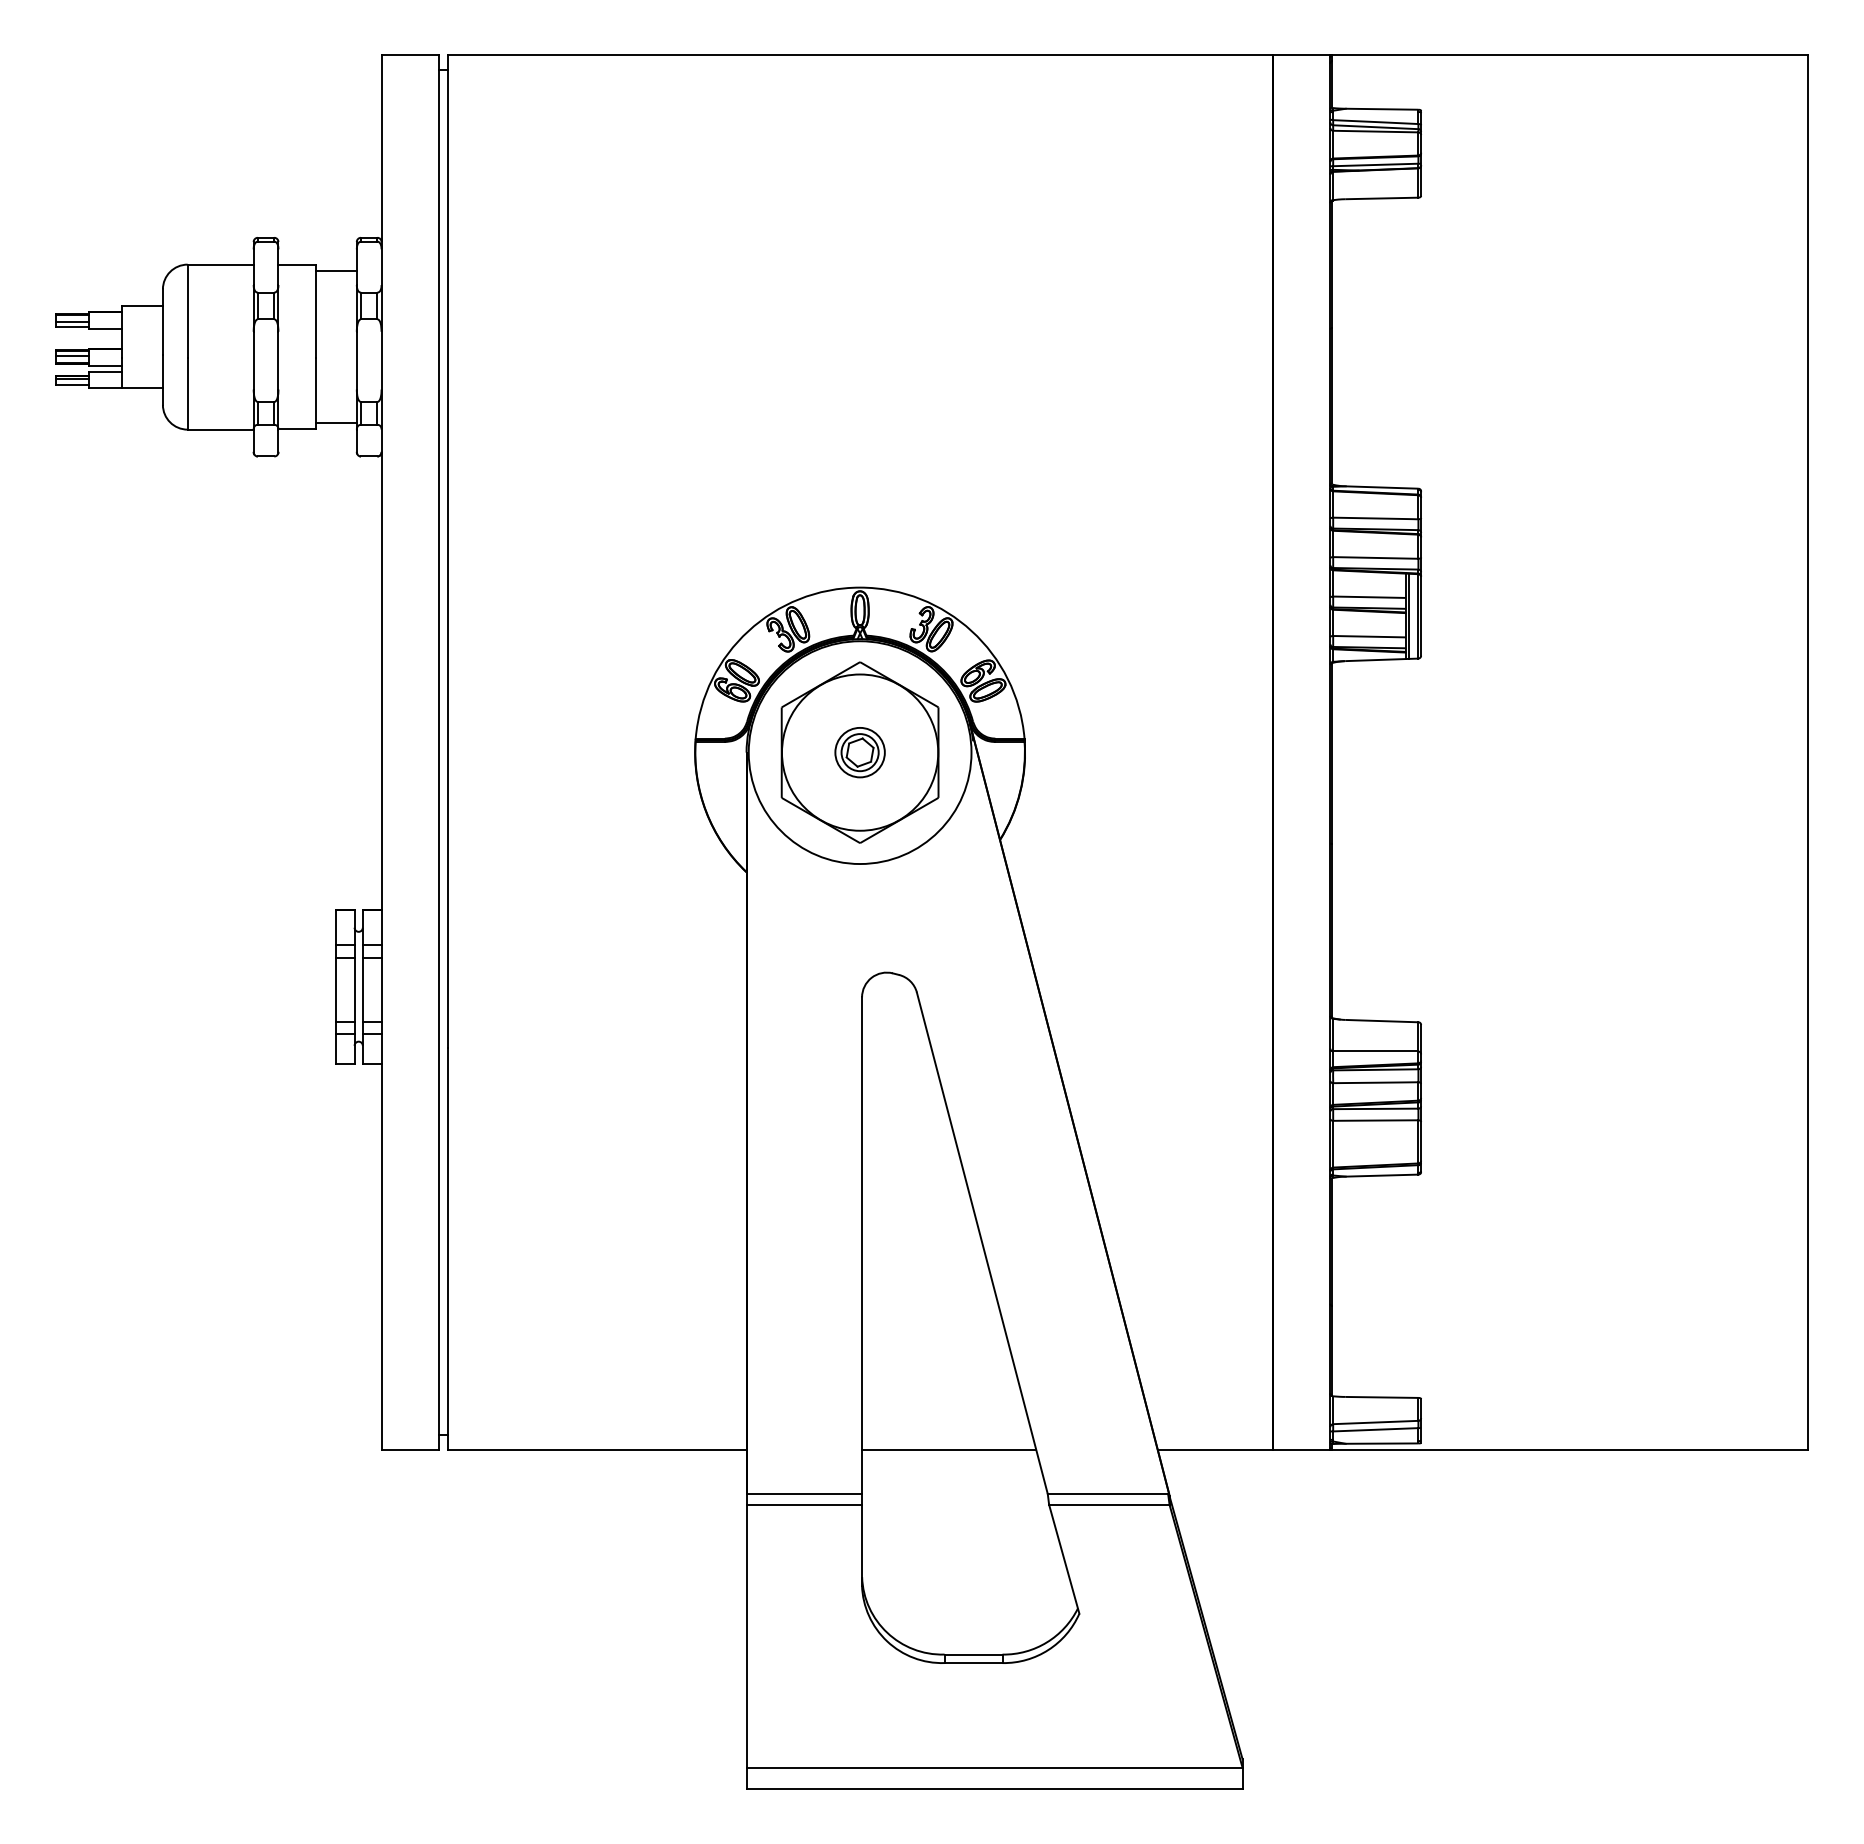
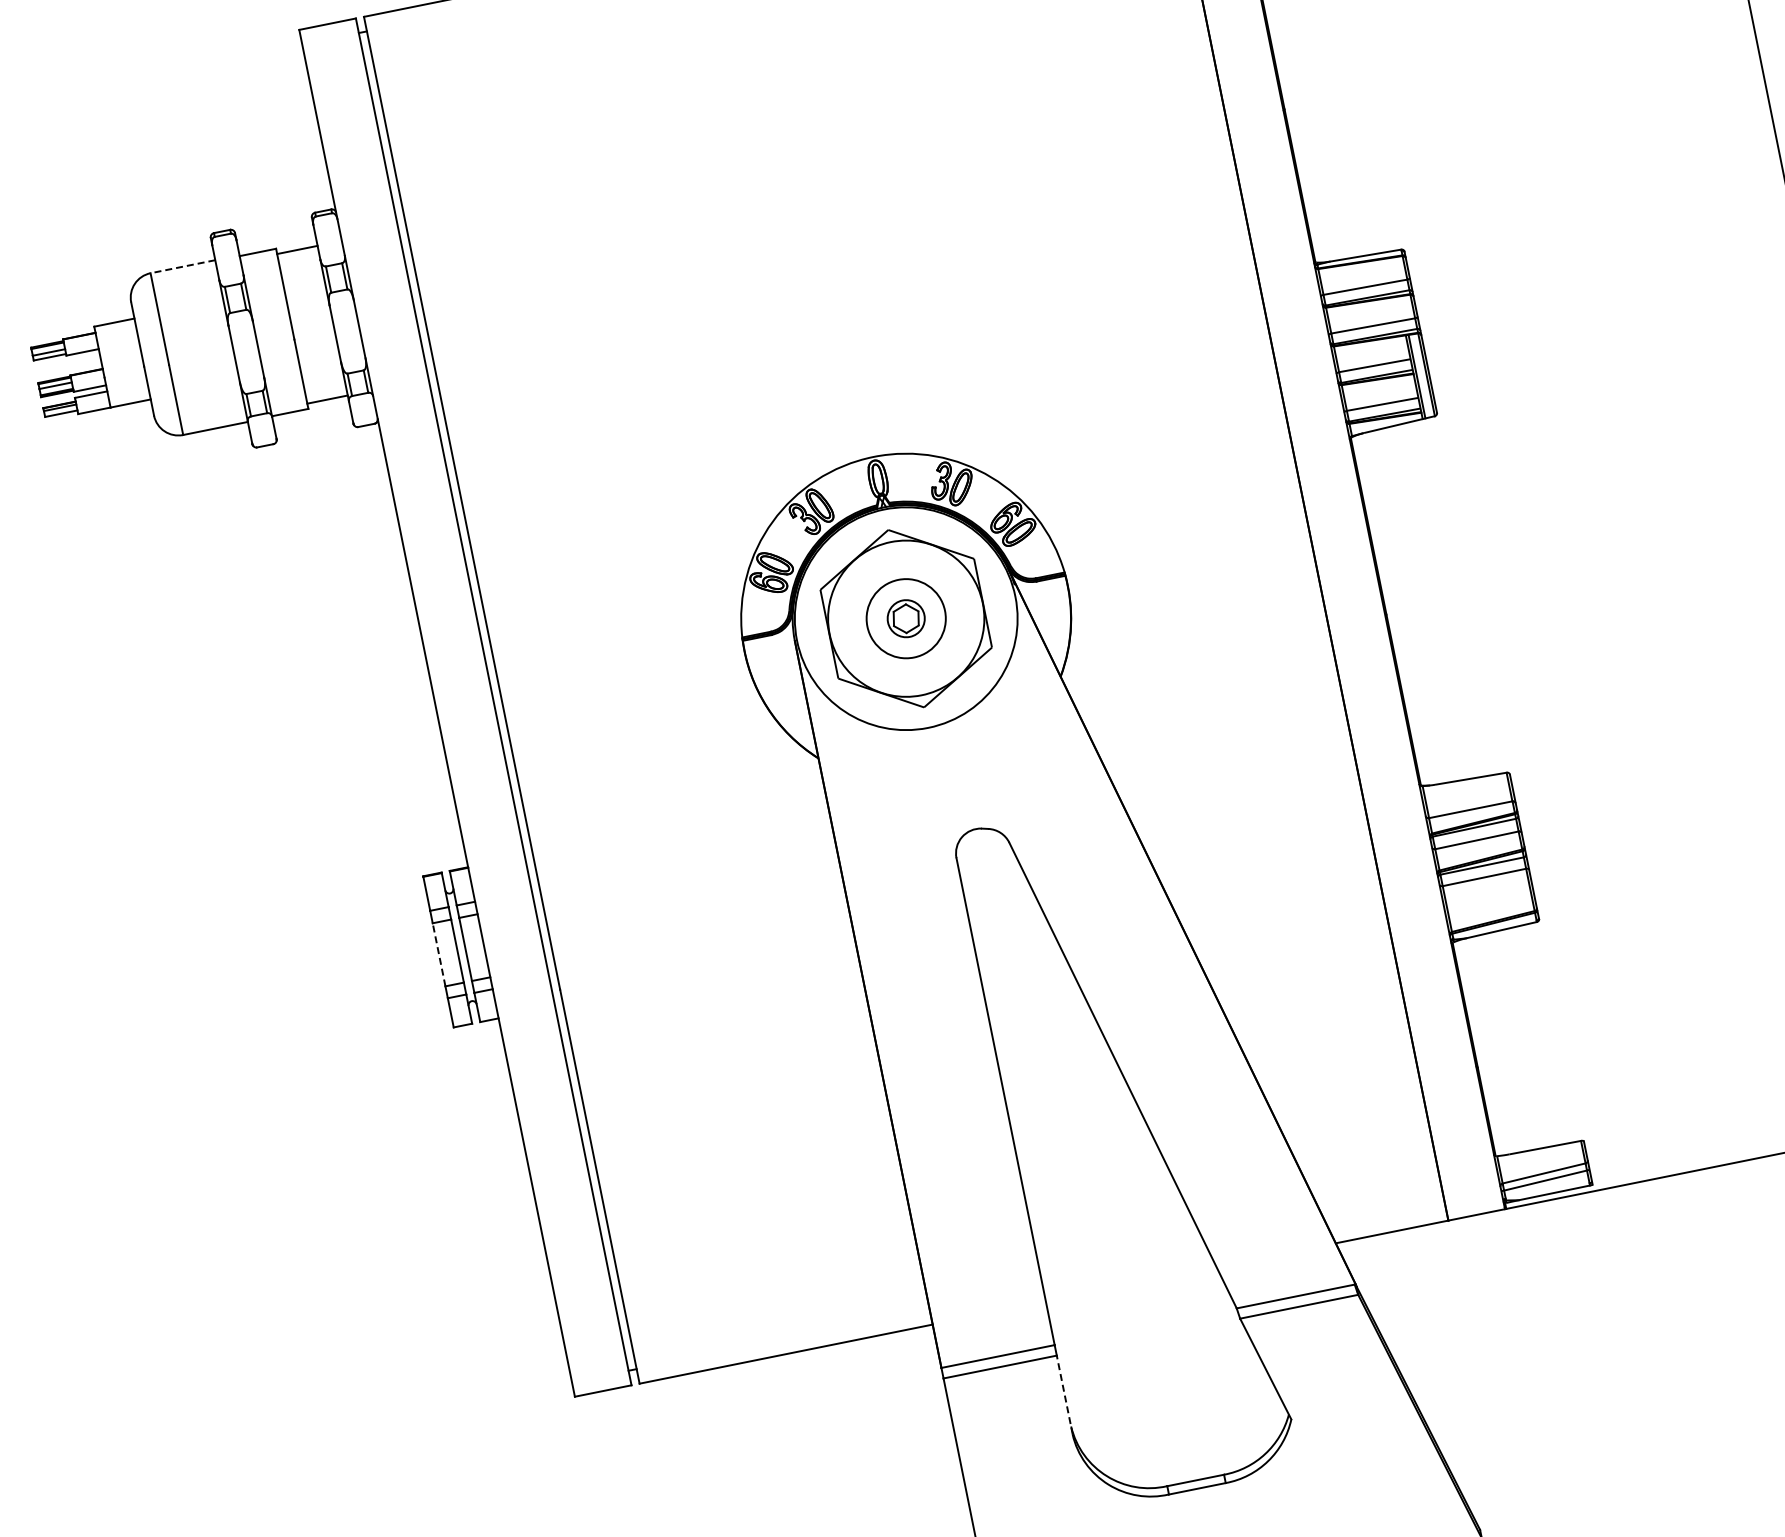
line: (220, 264) -> (182, 266), solid -> dashed
circle: (859, 752) -> (905, 618), size x1.6
line: (335, 989) -> (438, 954), solid -> dashed
line: (949, 1449) -> (1131, 1284), removed
line: (862, 1544) -> (1065, 1394), solid -> dashed

